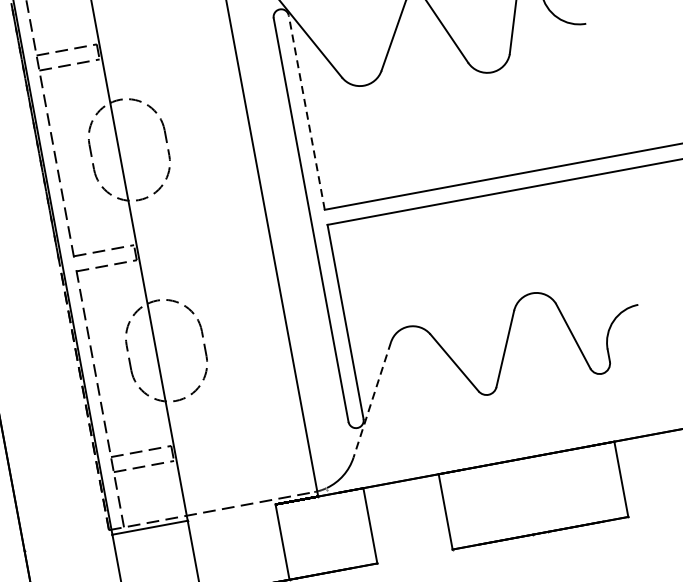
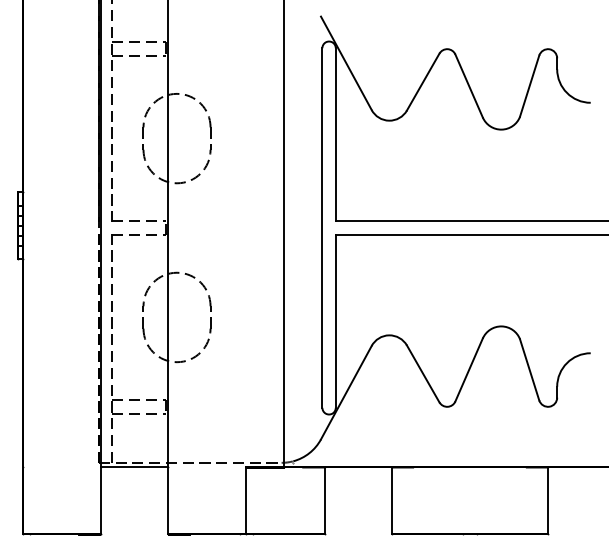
line: (306, 112) -> (335, 134), dashed -> solid
line: (372, 400) -> (346, 393), dashed -> solid

